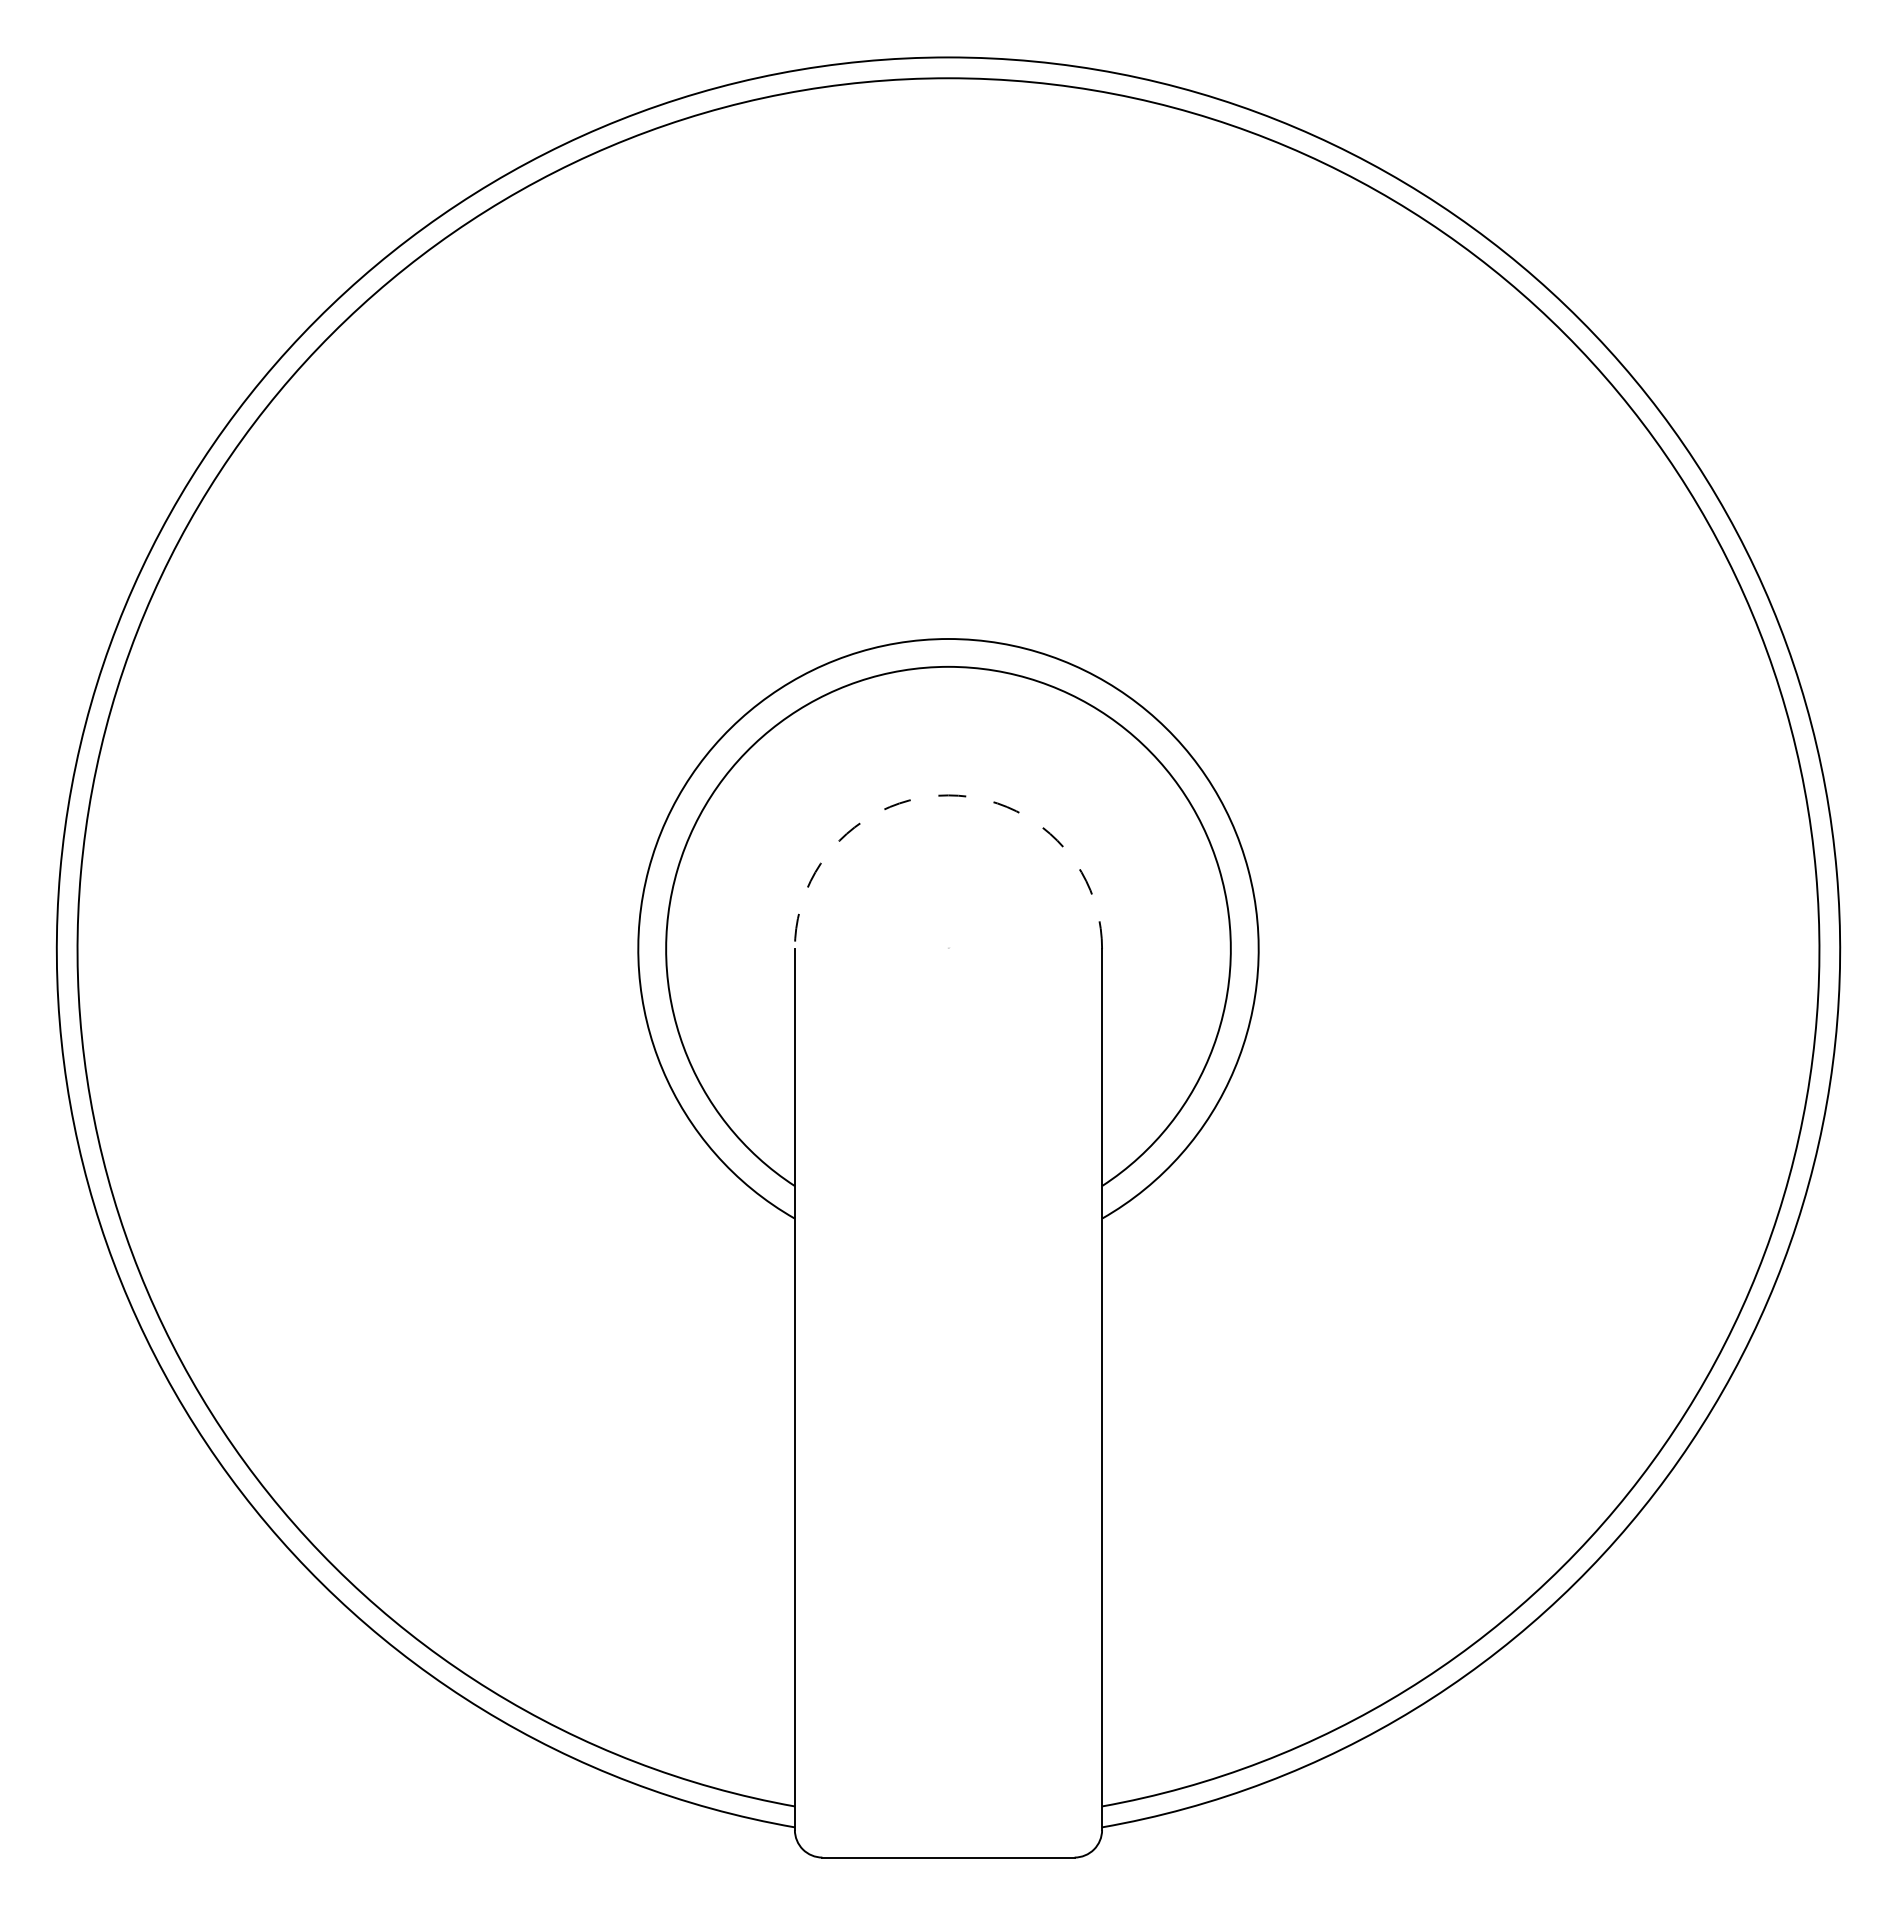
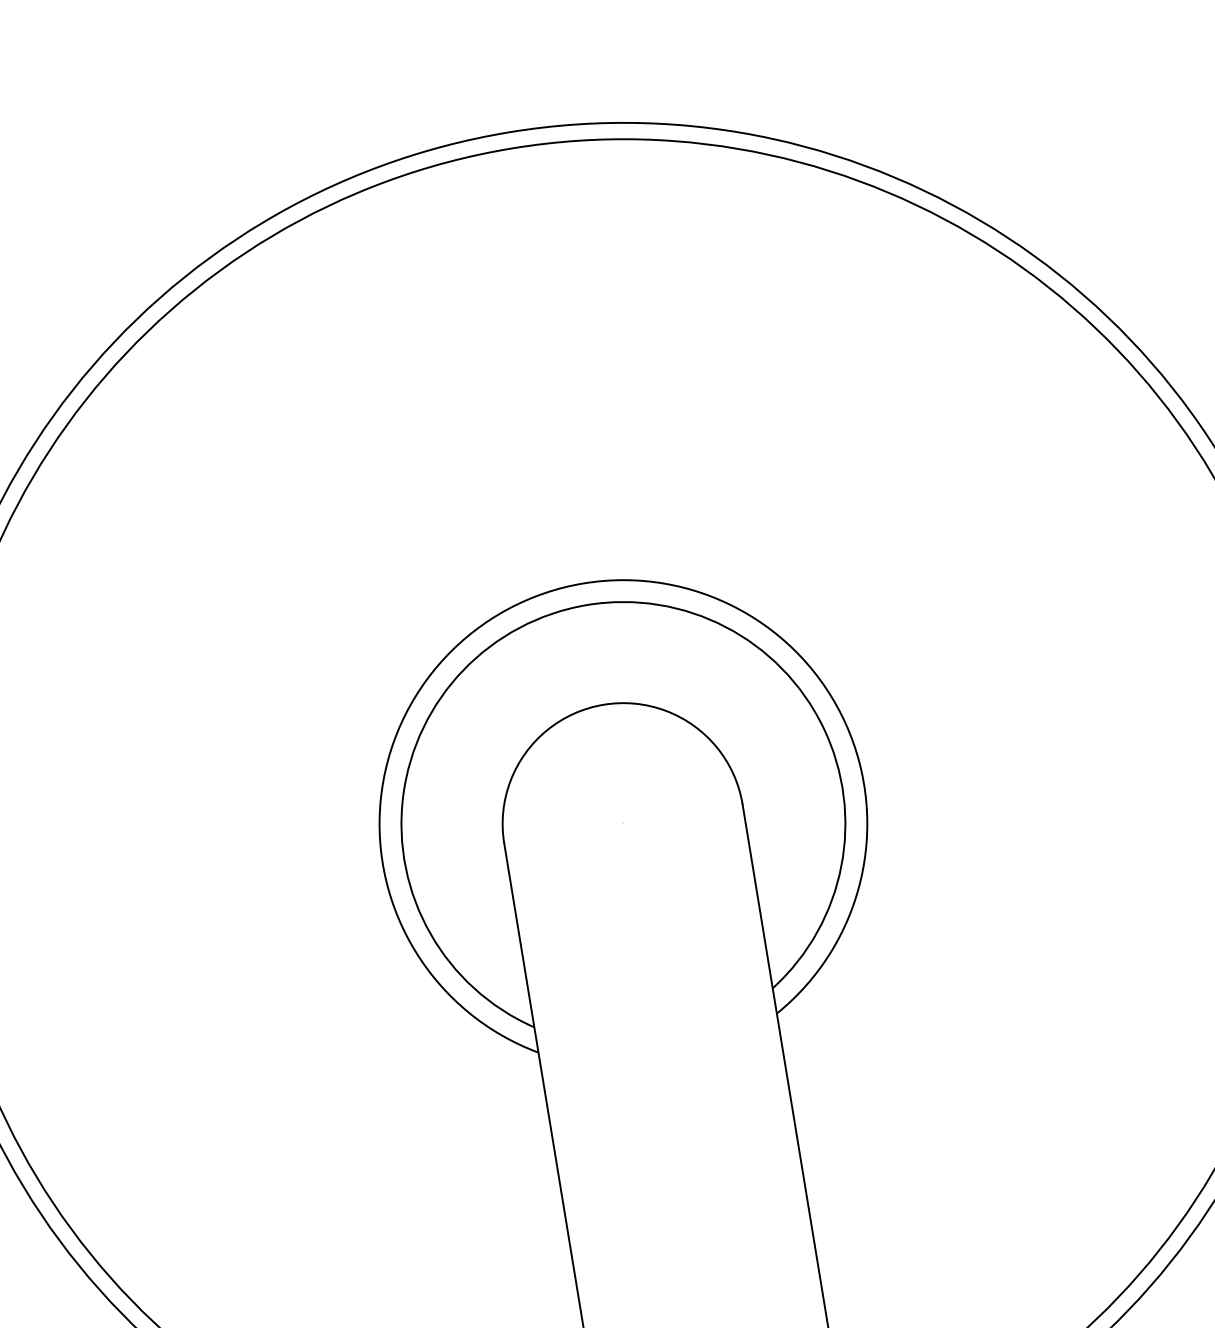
arc: (948, 795) -> (603, 704), dashed -> solid

